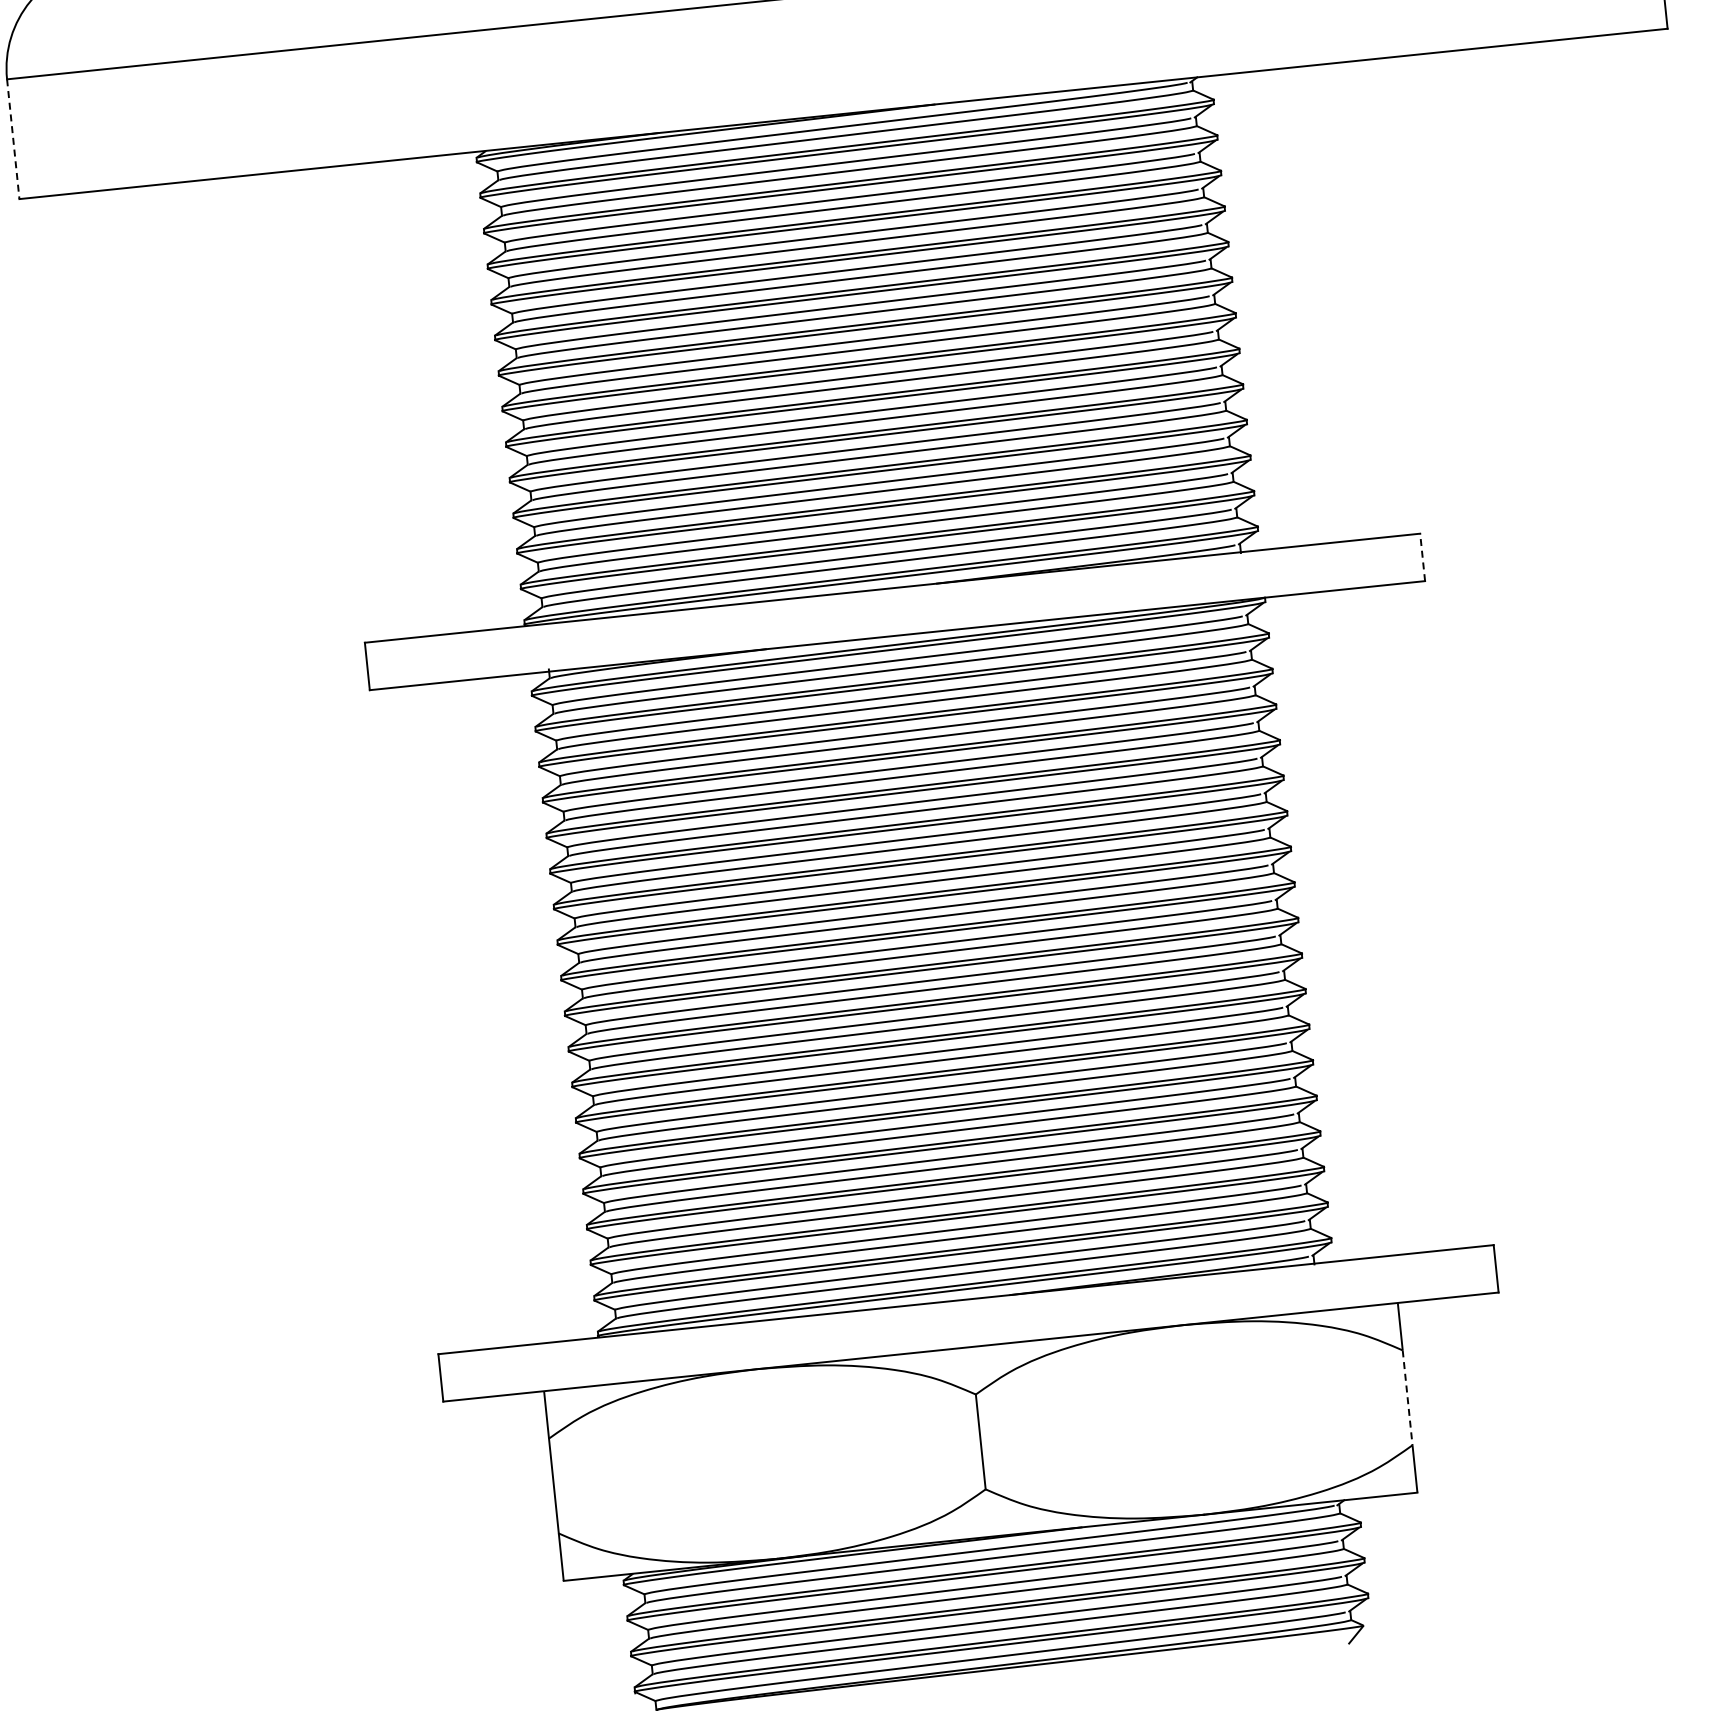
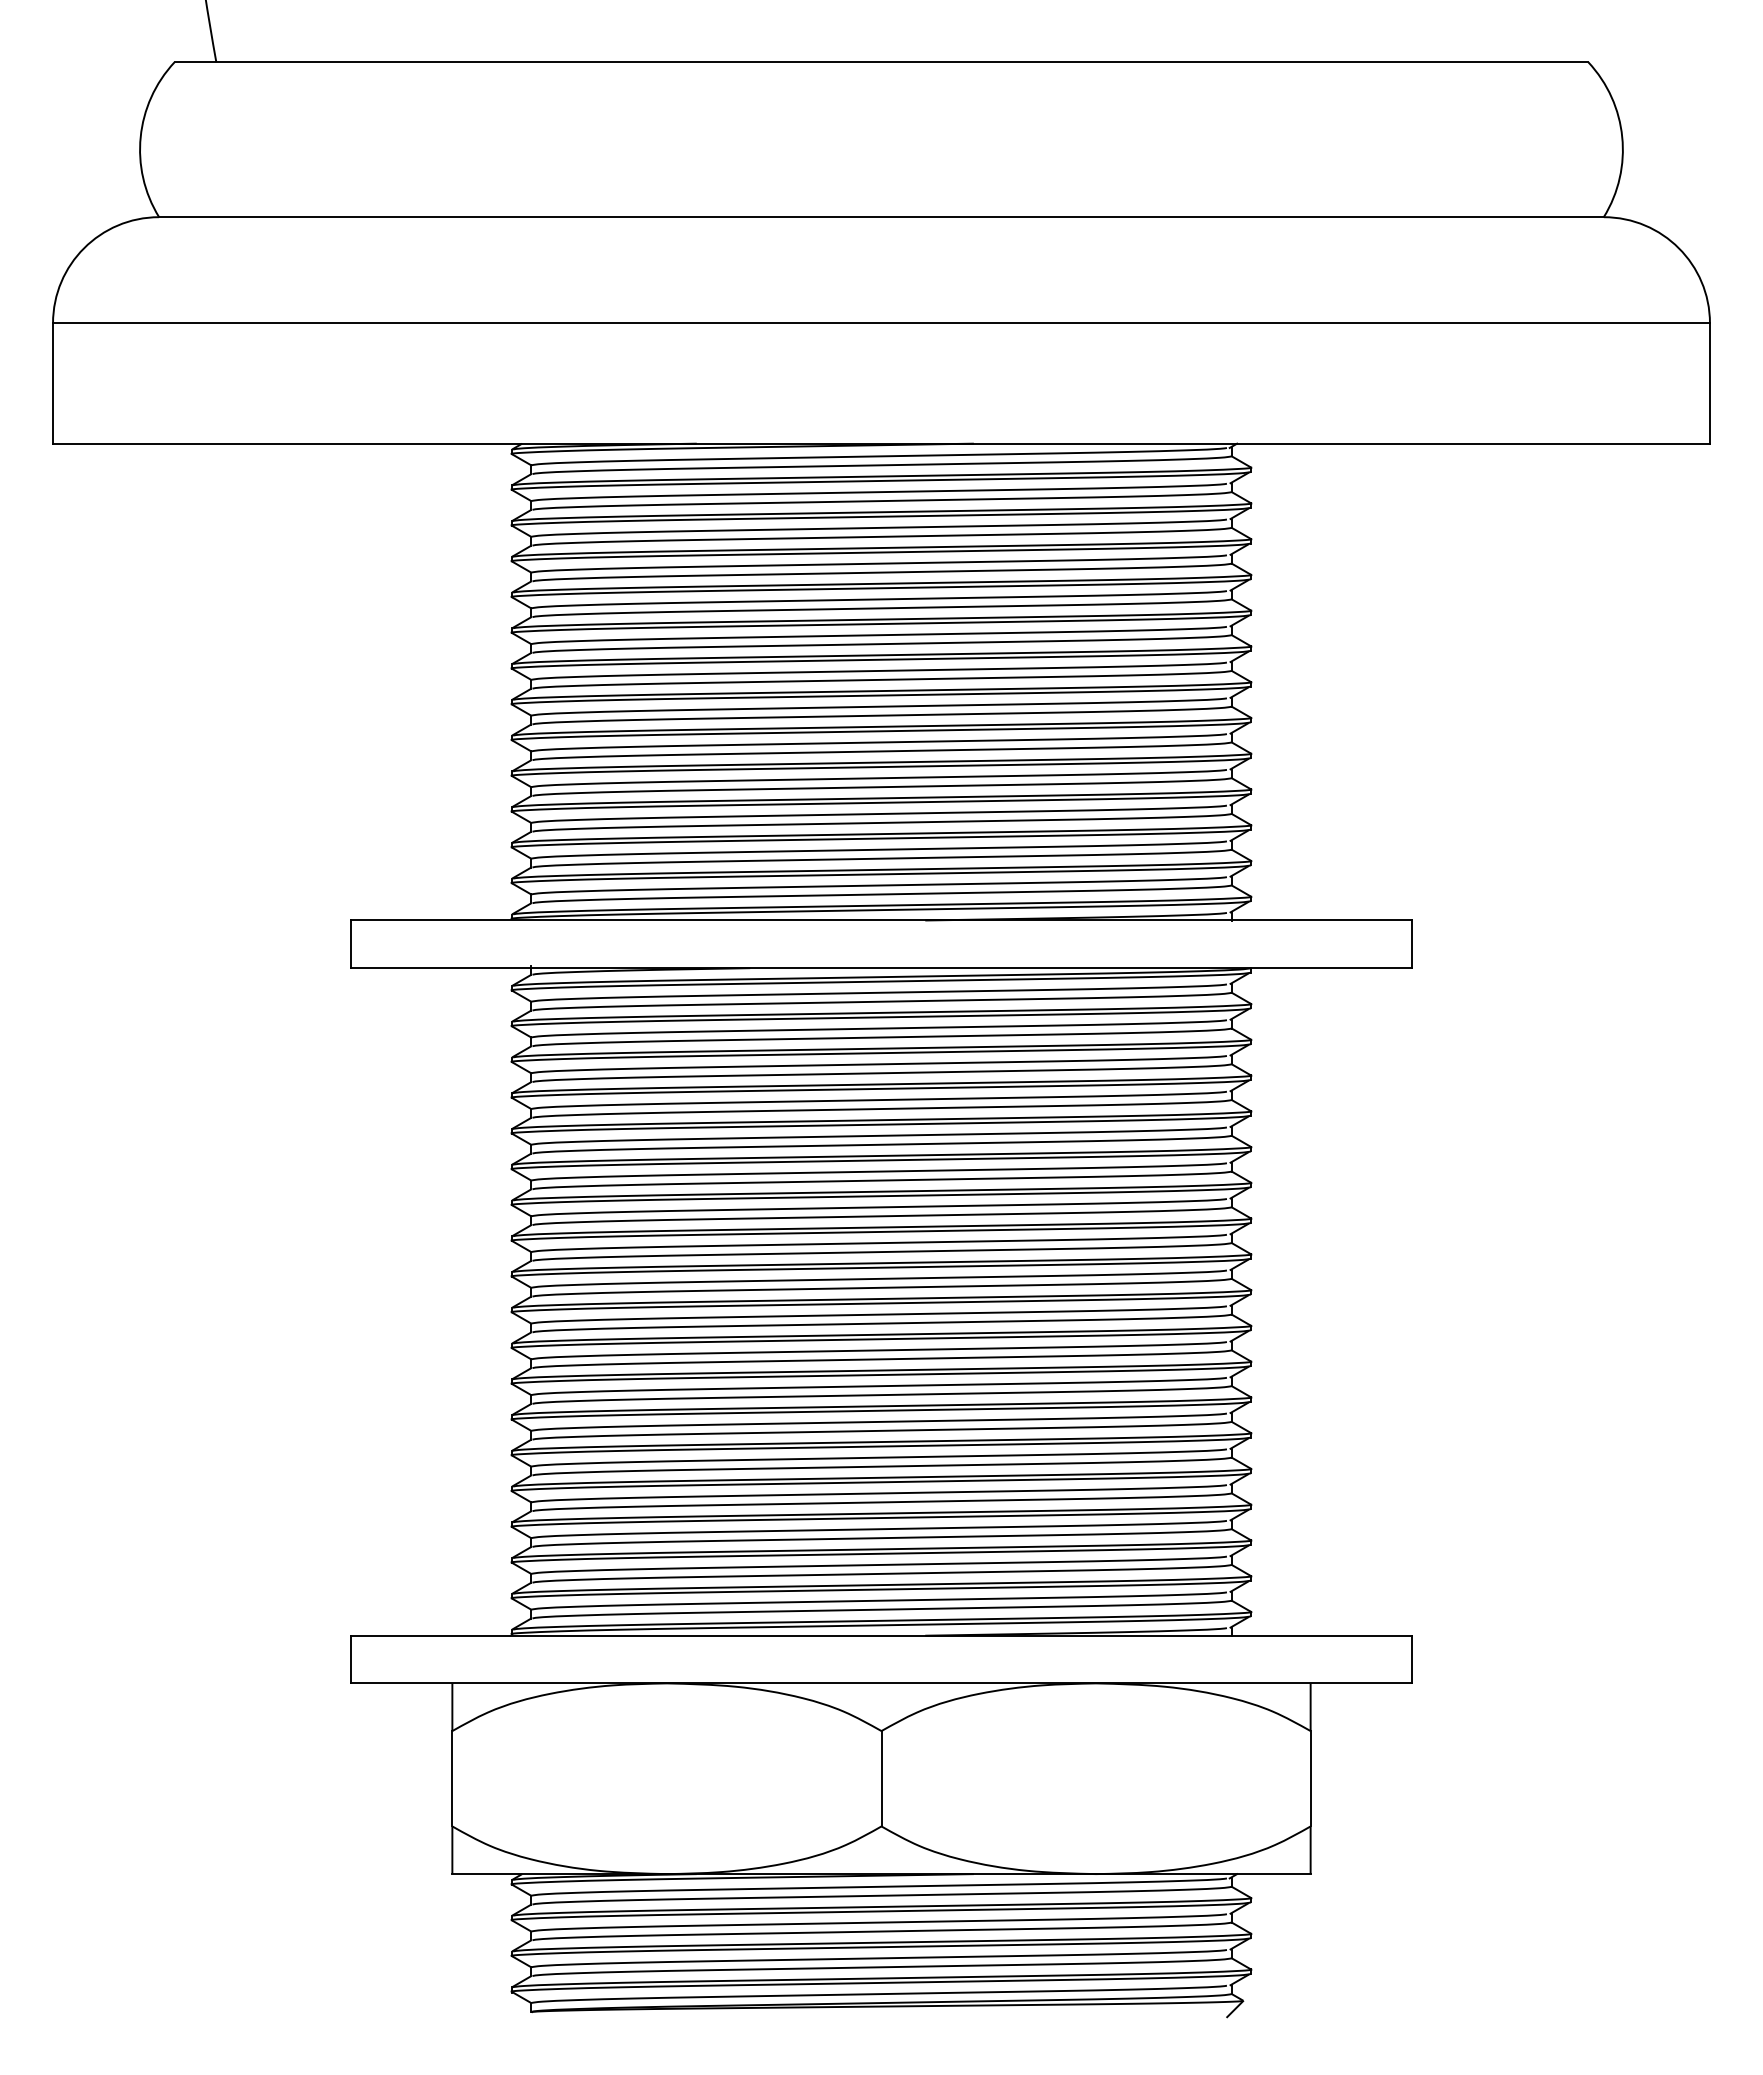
line: (13, 139) -> (53, 383), dashed -> solid
line: (1422, 557) -> (1411, 944), dashed -> solid
line: (1407, 1397) -> (1310, 1778), dashed -> solid

